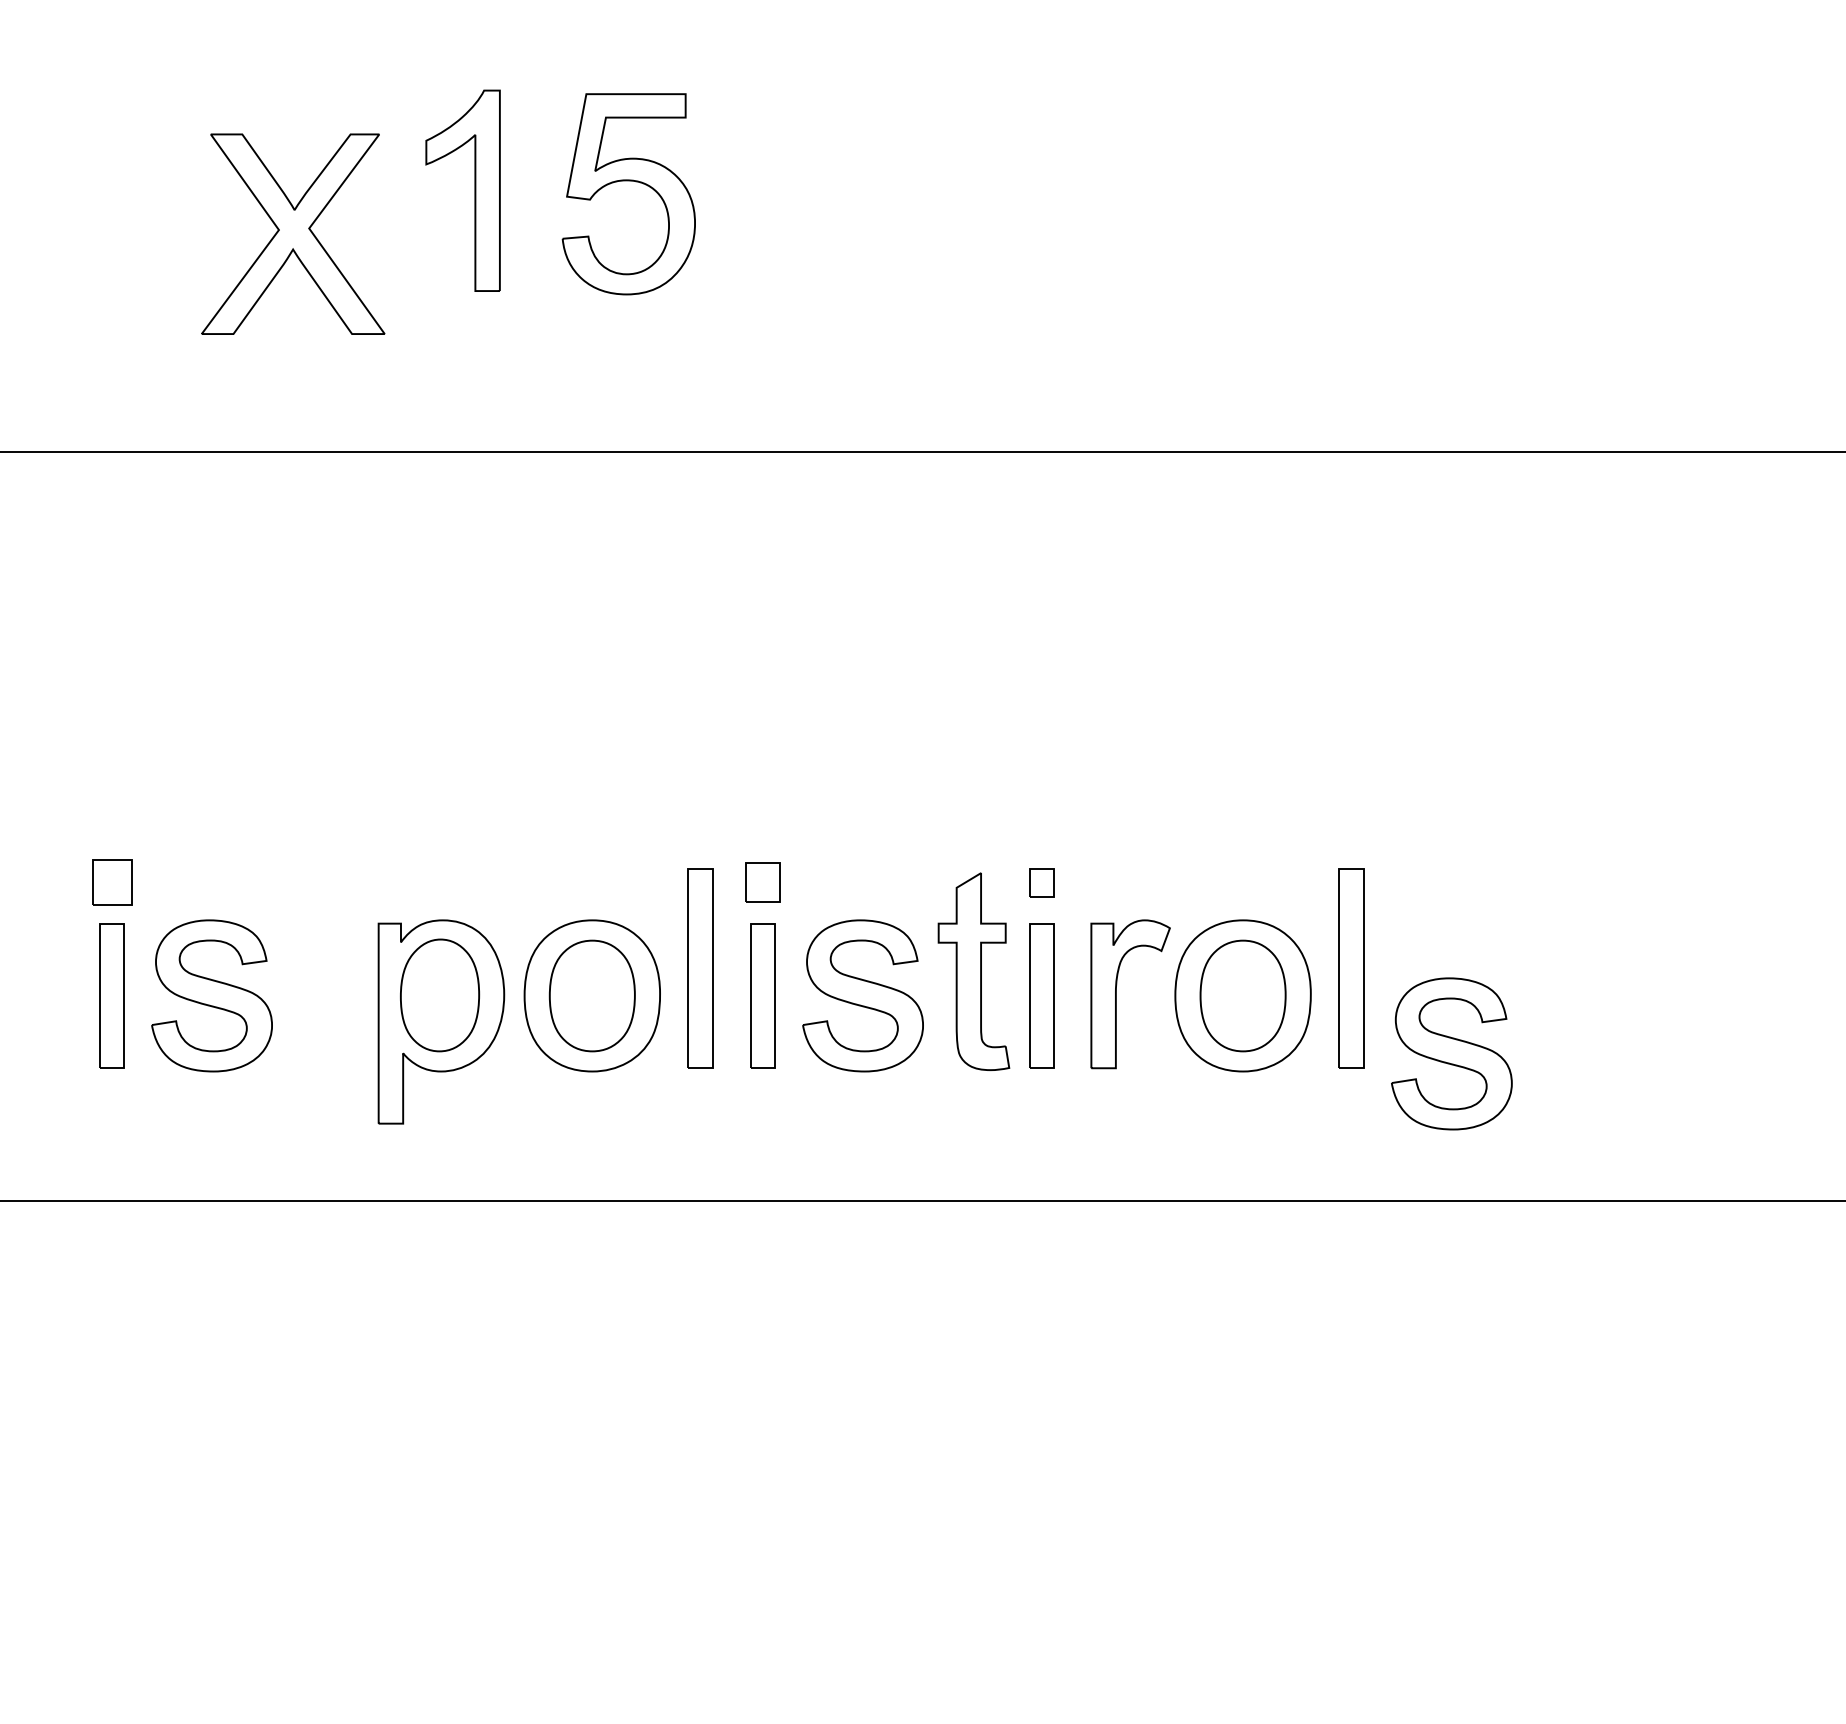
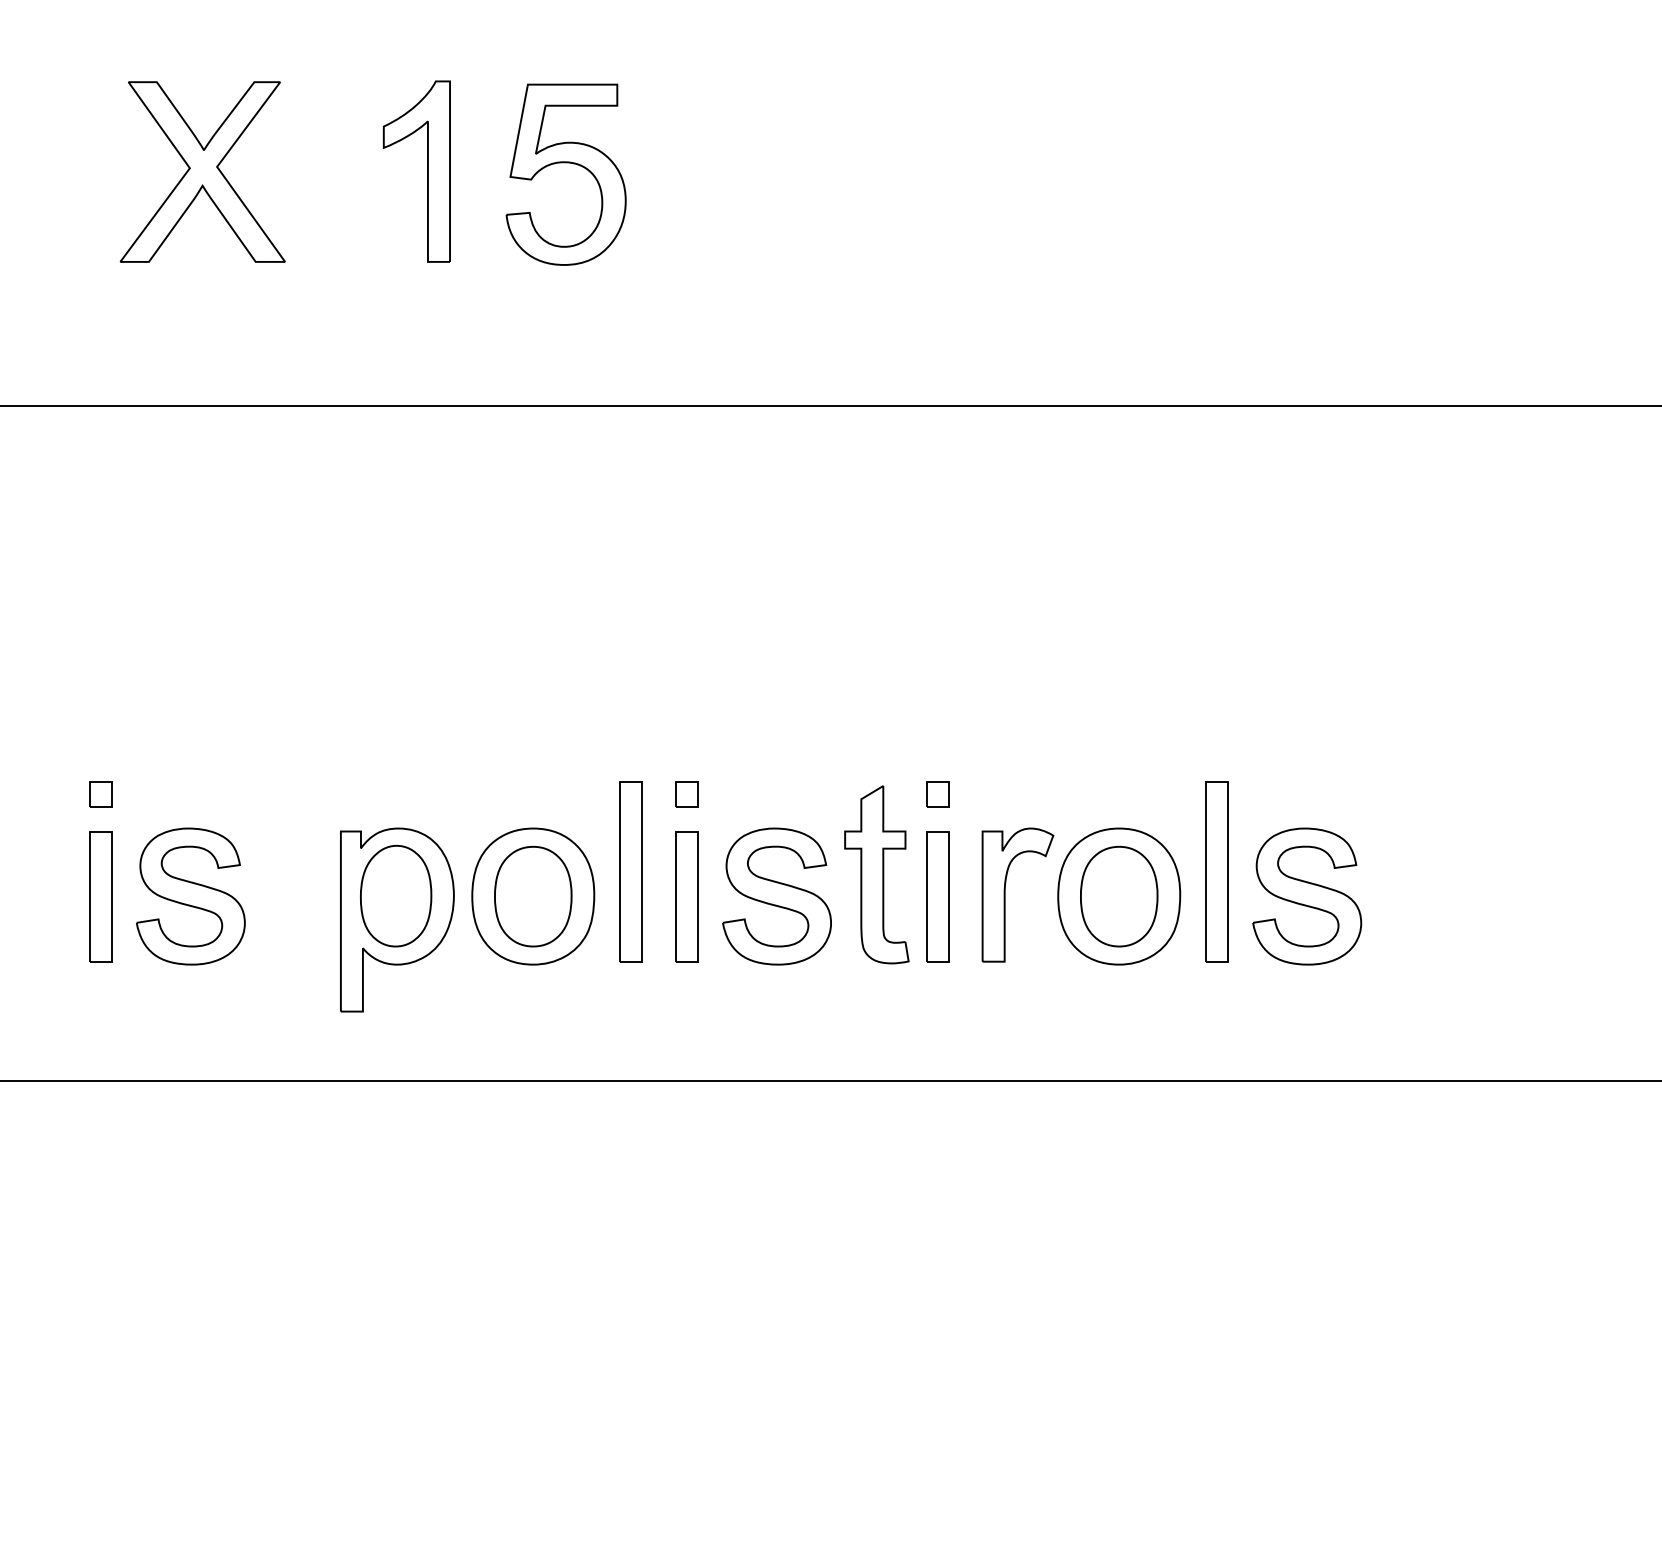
part: (293, 233) -> (202, 171), moved
part: (111, 882) -> (100, 794), size x0.62
part: (762, 882) -> (686, 794), size x0.71
part: (1451, 1053) -> (1306, 896), moved

